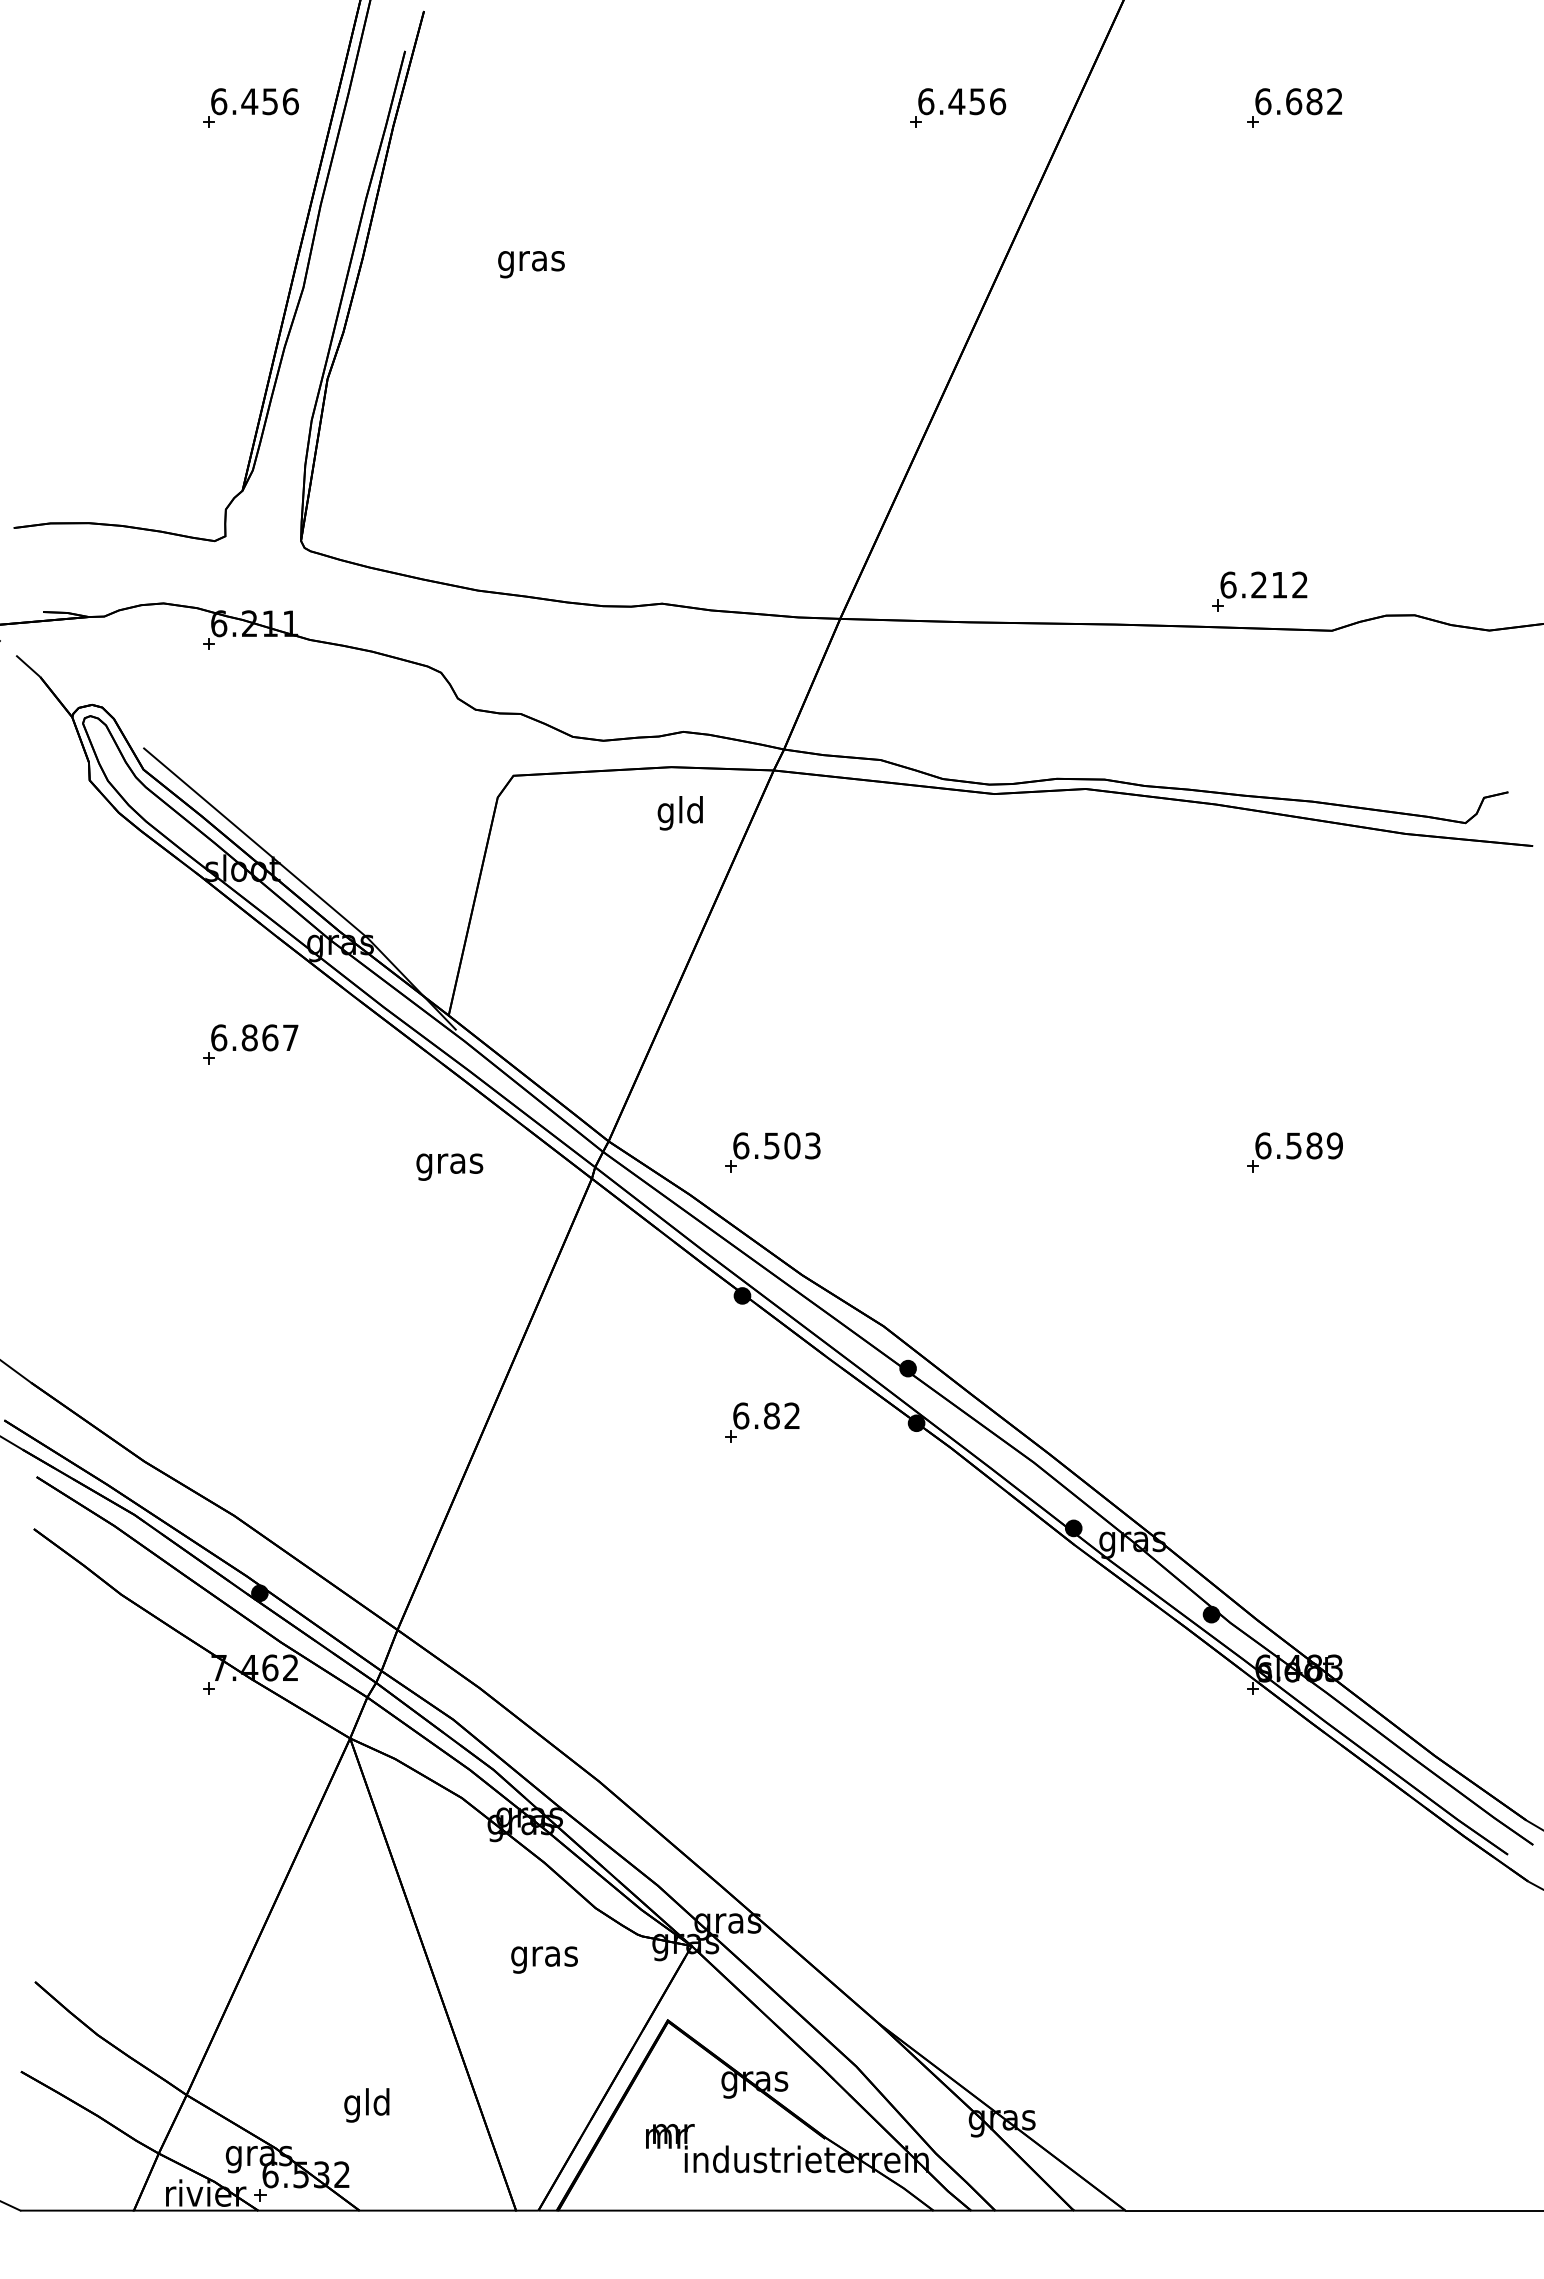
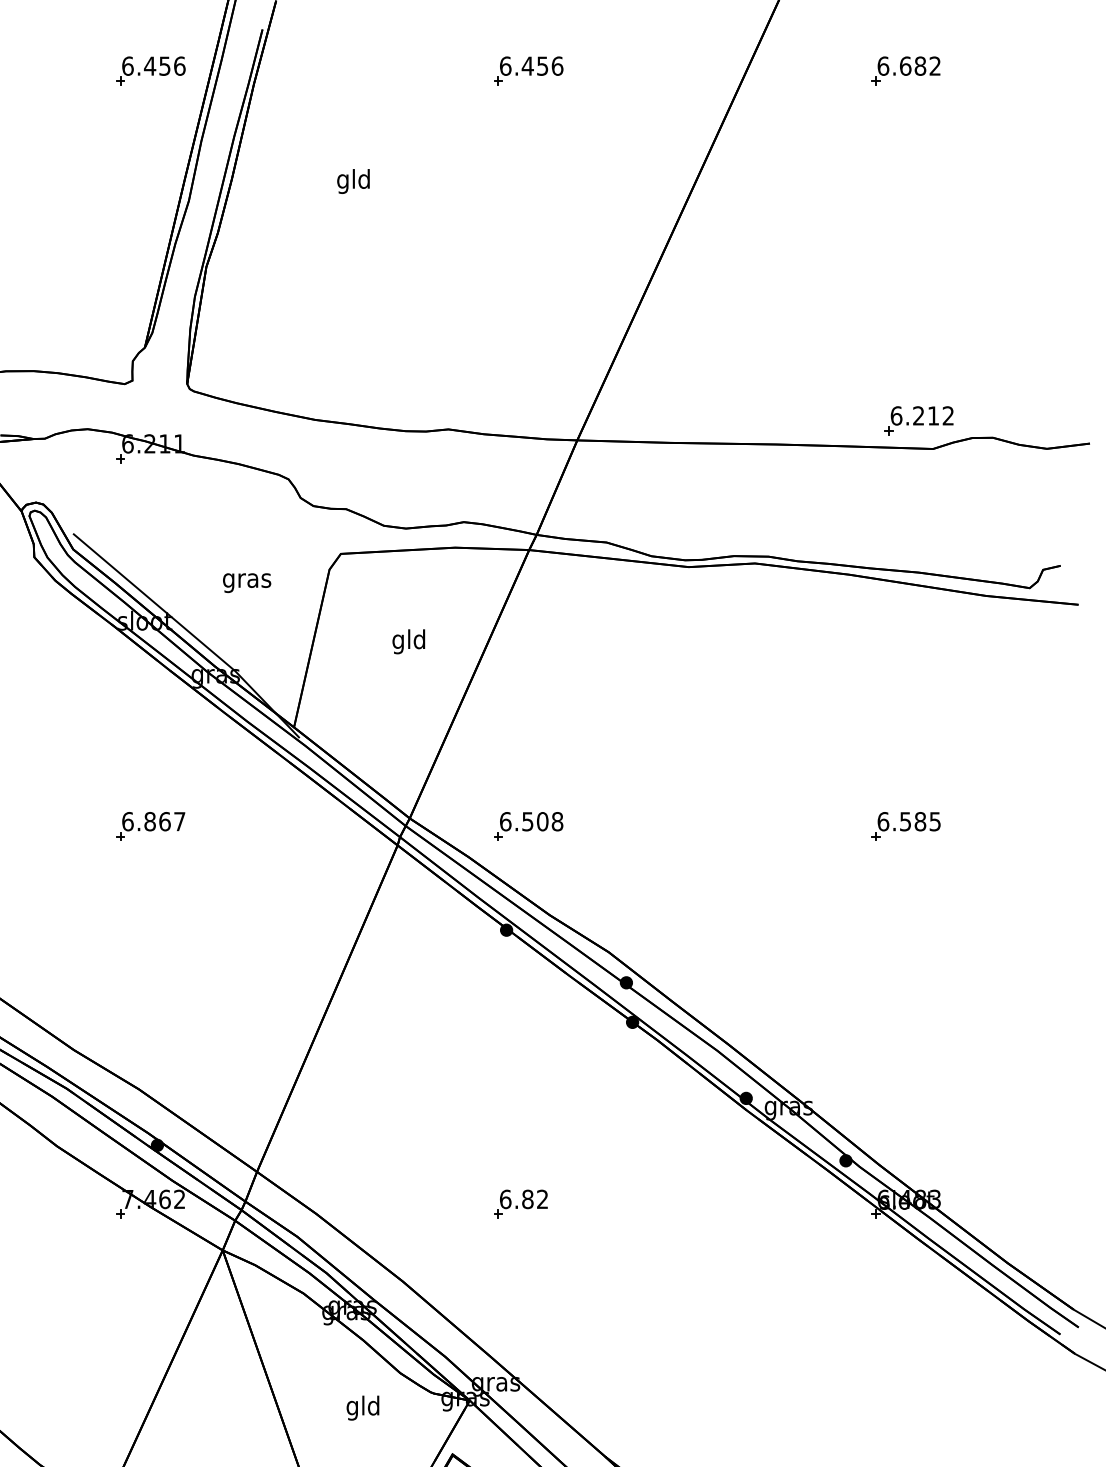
part: (958, 107) -> (529, 70), moved
text: (531, 260) -> (353, 181), gras -> gld
part: (1259, 591) -> (919, 420), moved
text: (679, 813) -> (408, 641), moved
part: (250, 1044) -> (150, 826), moved
text: (812, 1145) -> (557, 821), 6.503 -> 6.508
text: (1334, 1145) -> (934, 821), 6.589 -> 6.585
text: (449, 1166) -> (246, 582), moved
part: (762, 1422) -> (521, 1204), moved
text: (544, 1956) -> (363, 1408), gras -> gld

